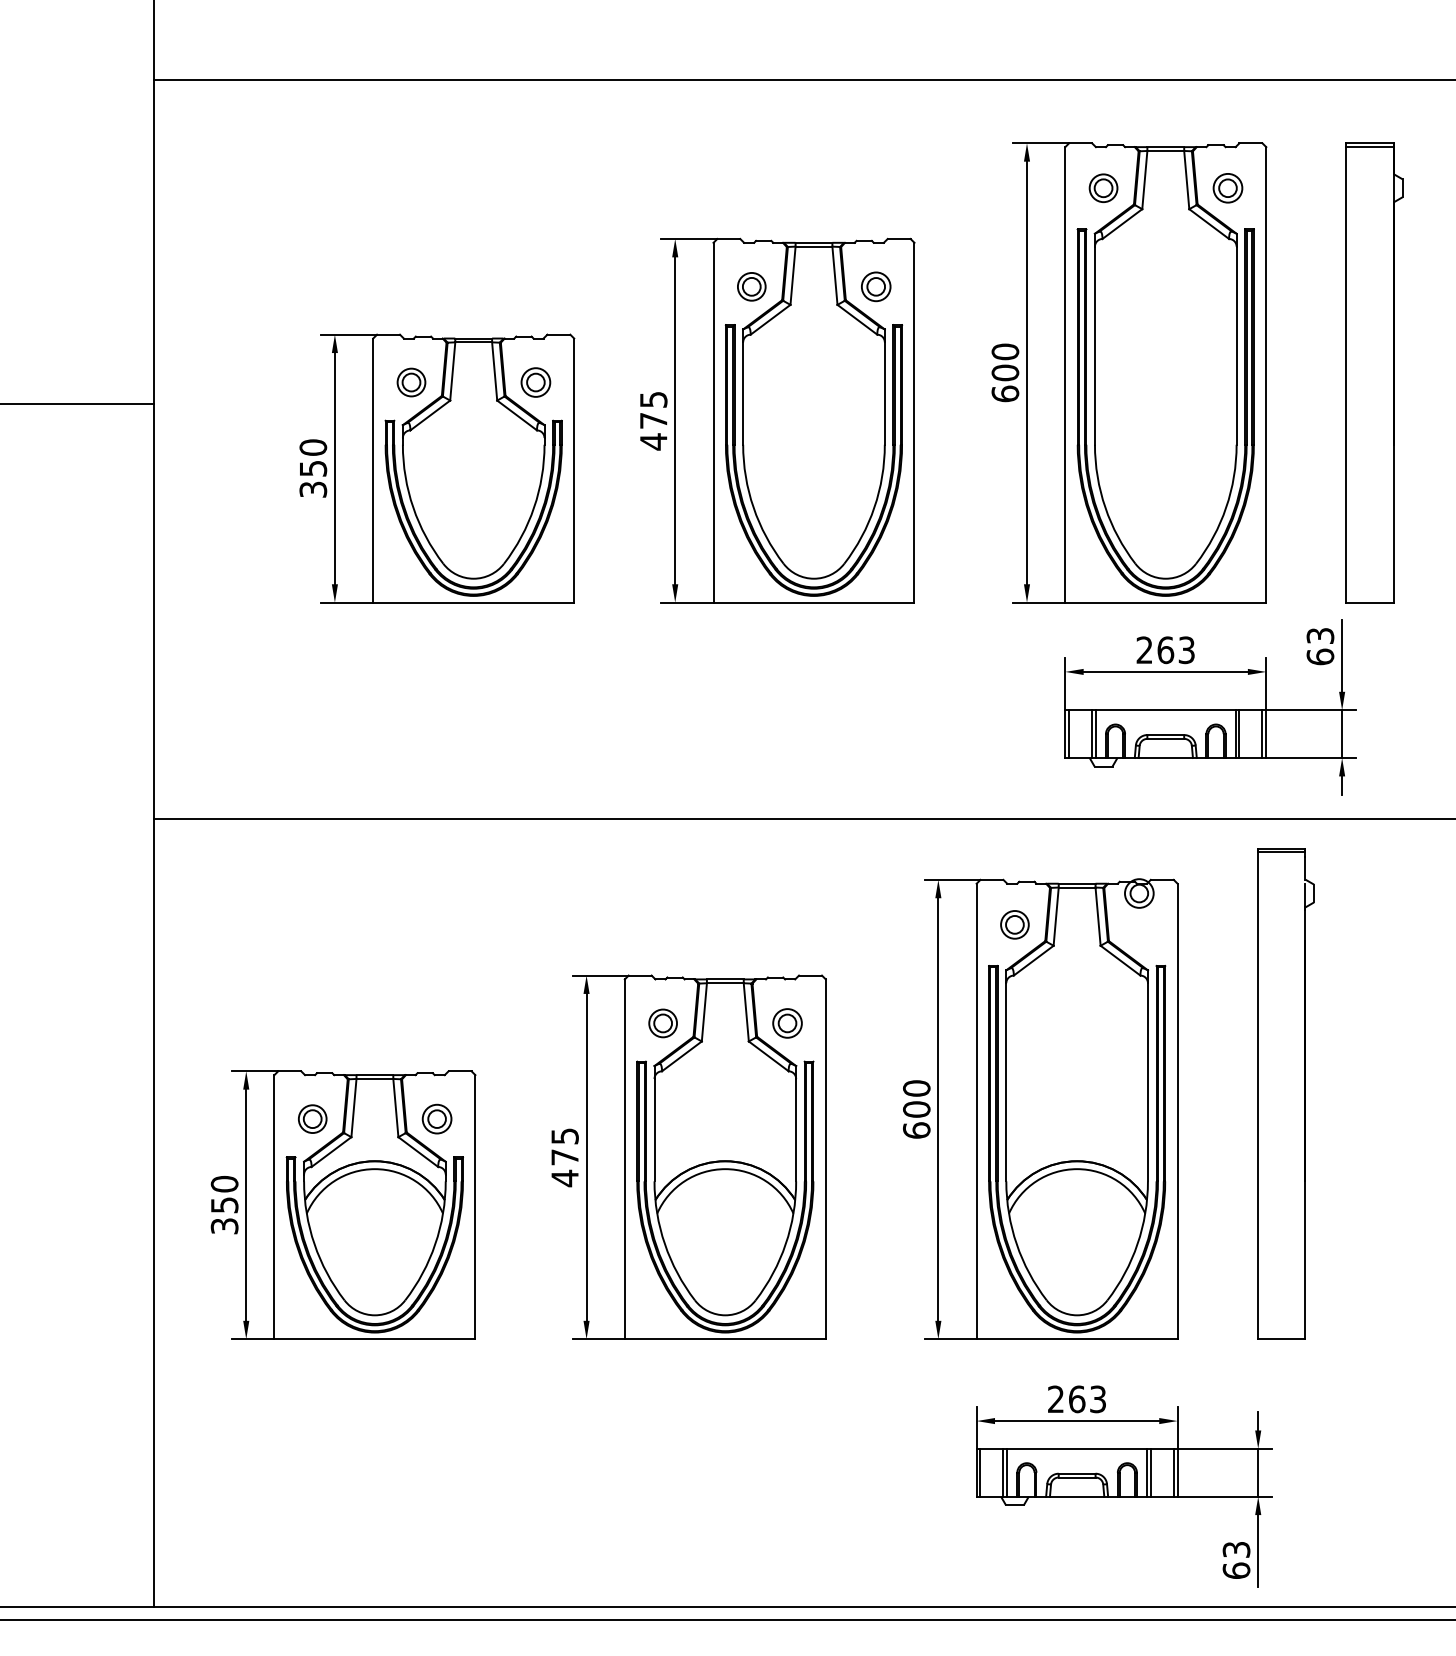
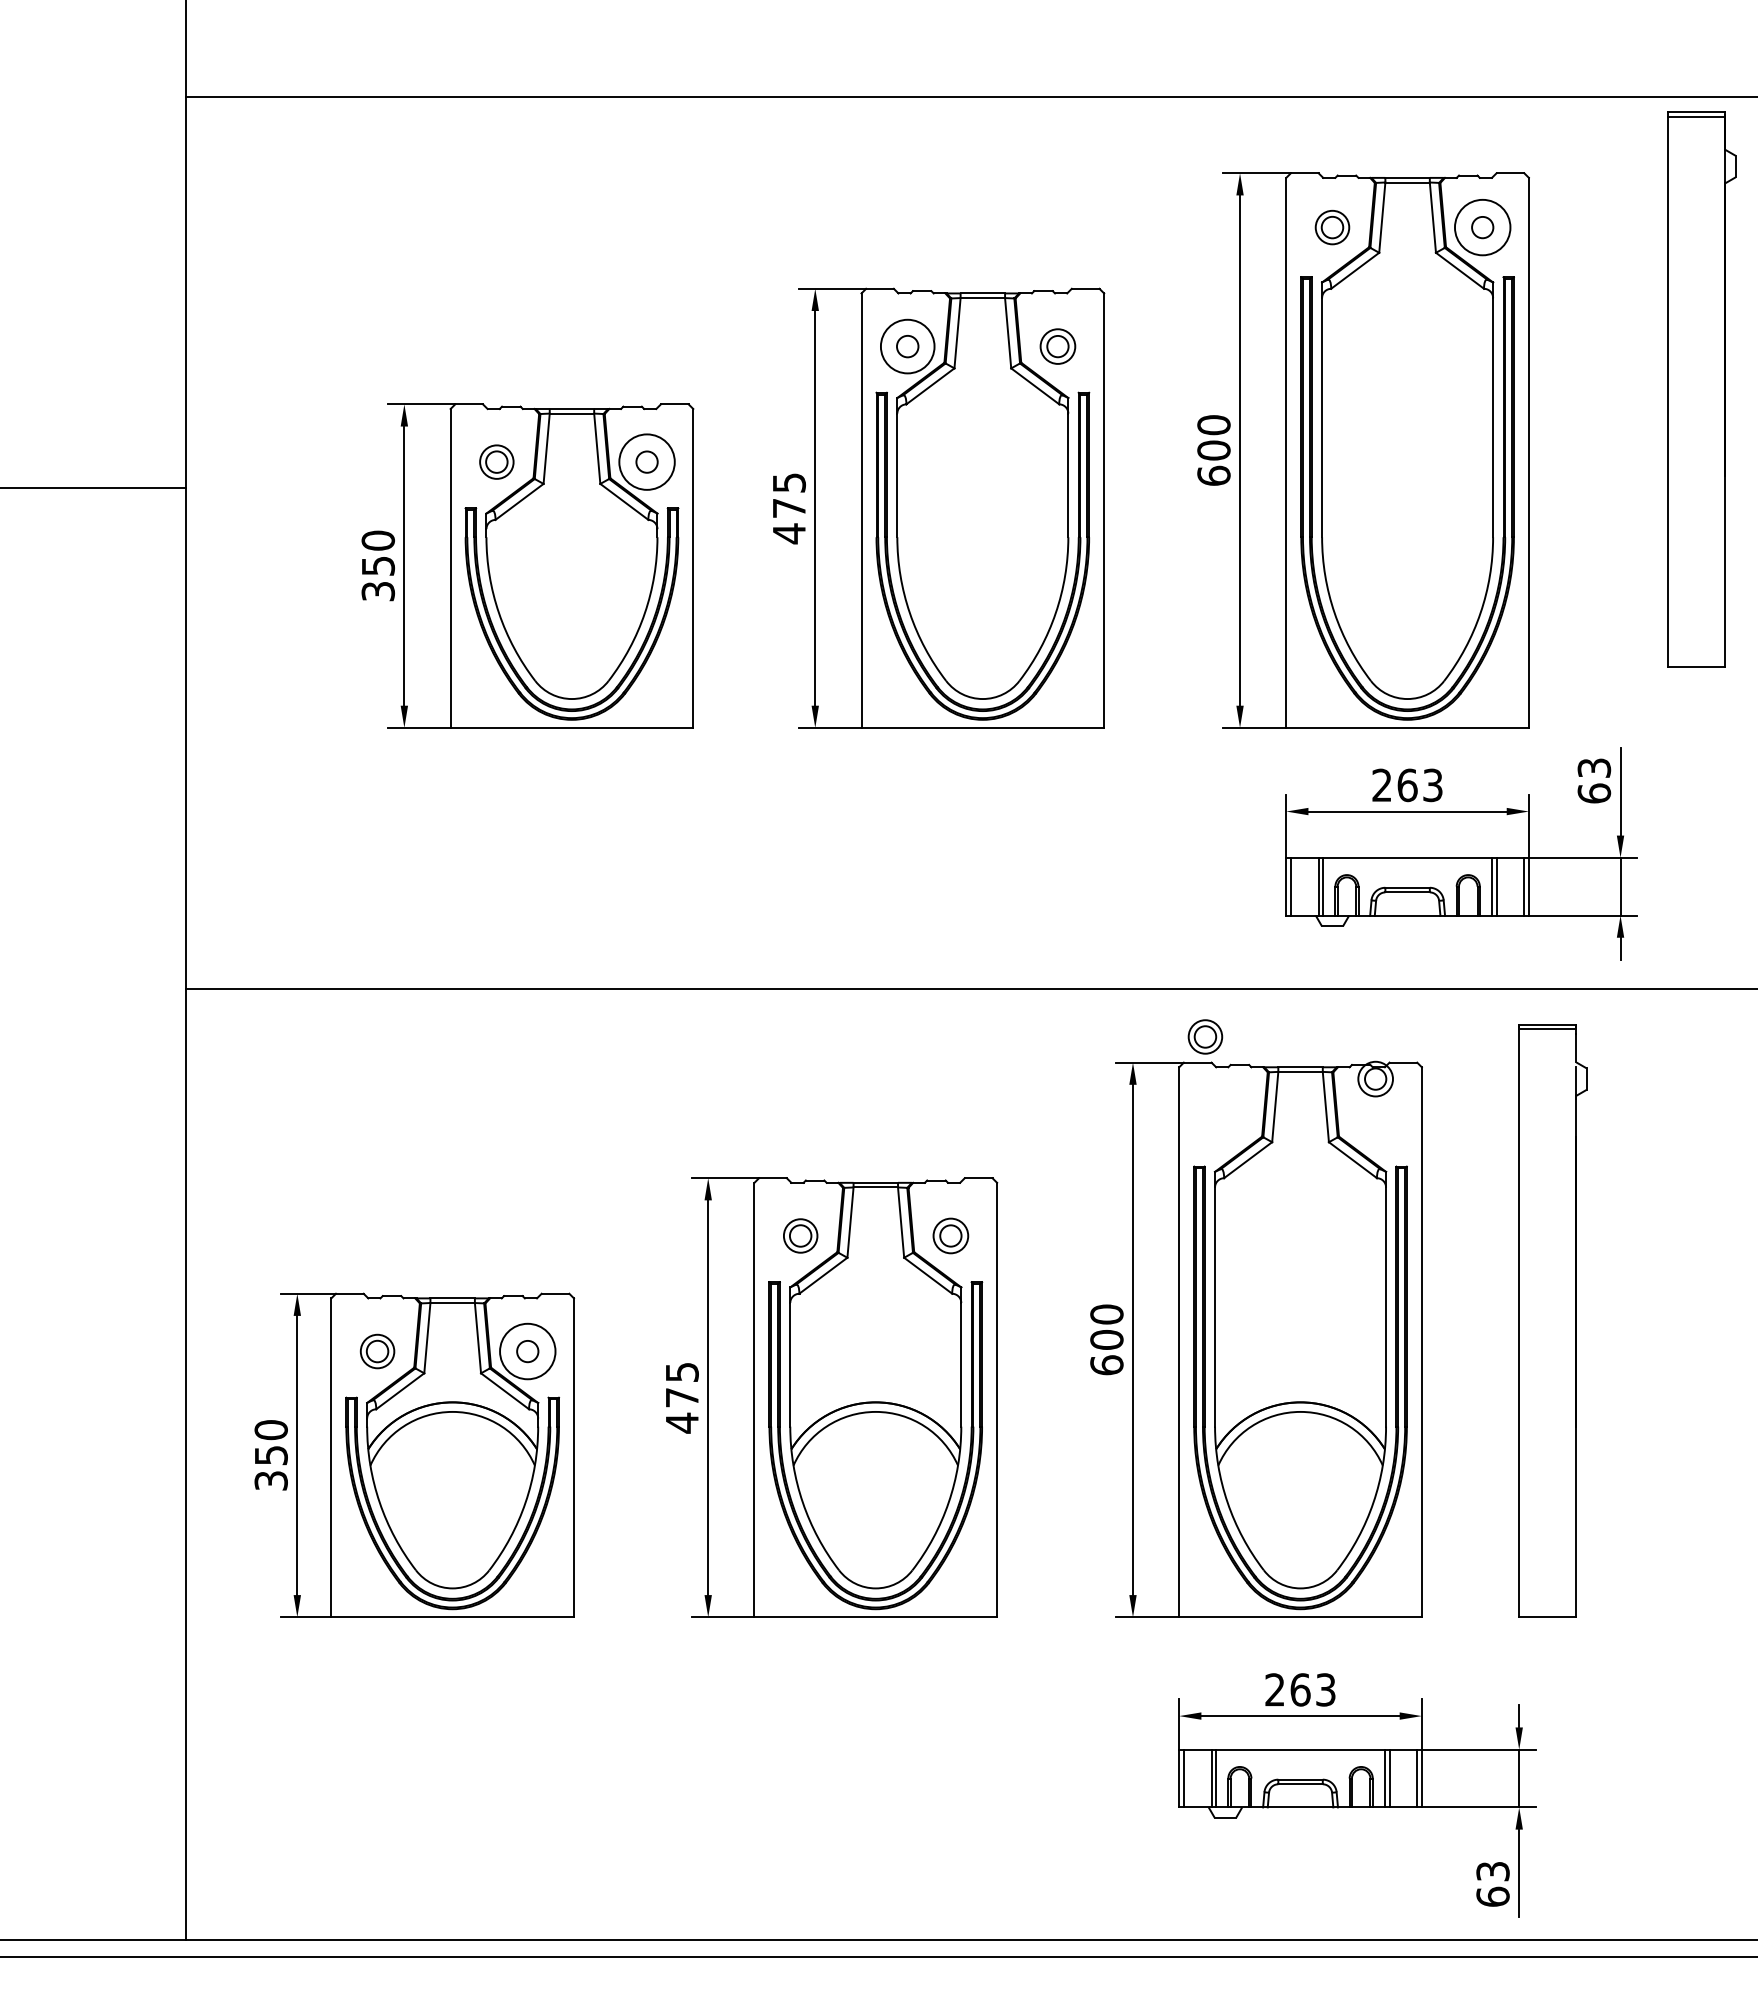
circle: (1227, 188) -> (1482, 227), size x1.6
circle: (751, 286) -> (907, 346), size x1.6
part: (1374, 372) -> (1701, 389), moved
circle: (535, 382) -> (646, 461), size x1.6
part: (1014, 924) -> (1205, 1036), moved
circle: (436, 1119) -> (527, 1351), size x1.6

